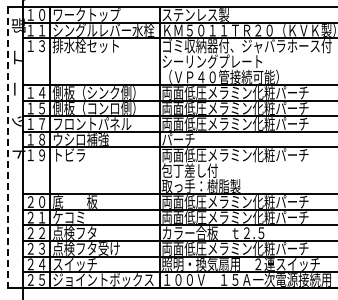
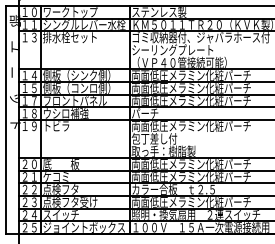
line: (7, 148) -> (6, 120), dashed -> solid

